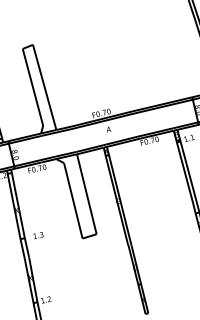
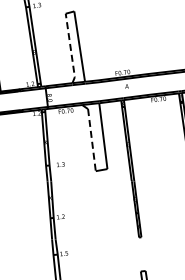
line: (33, 91) -> (70, 48), solid -> dashed
line: (72, 201) -> (91, 140), solid -> dashed

